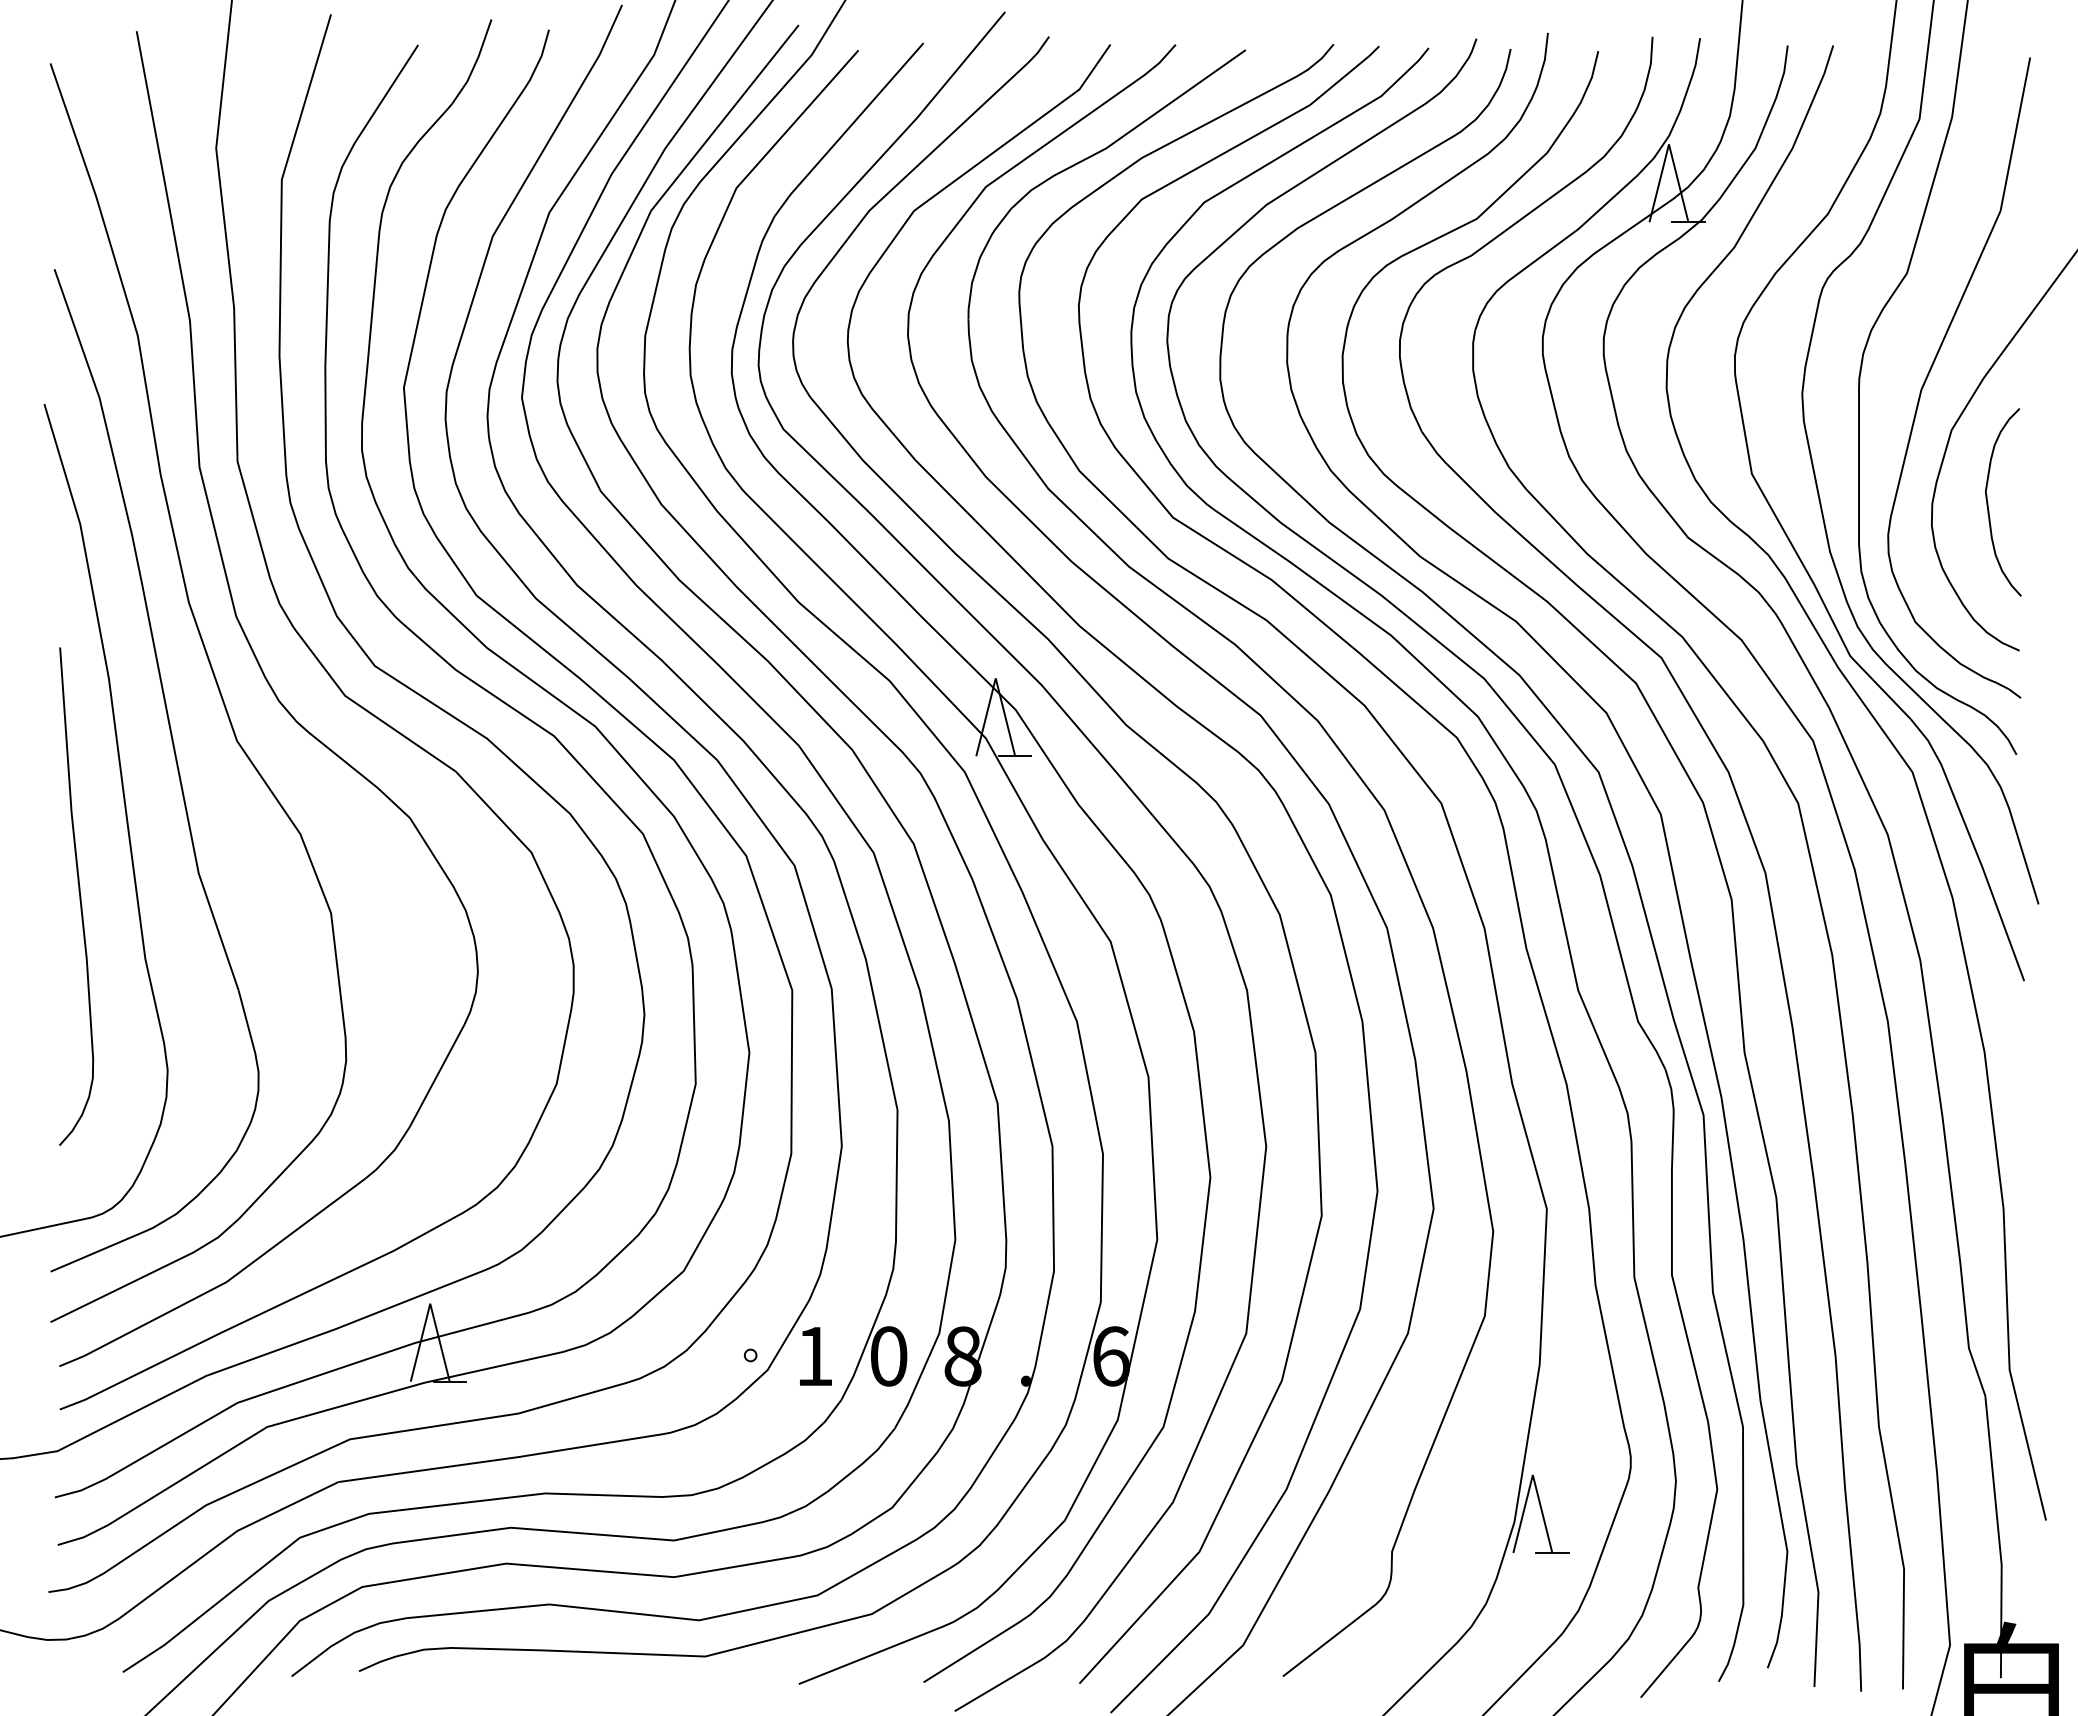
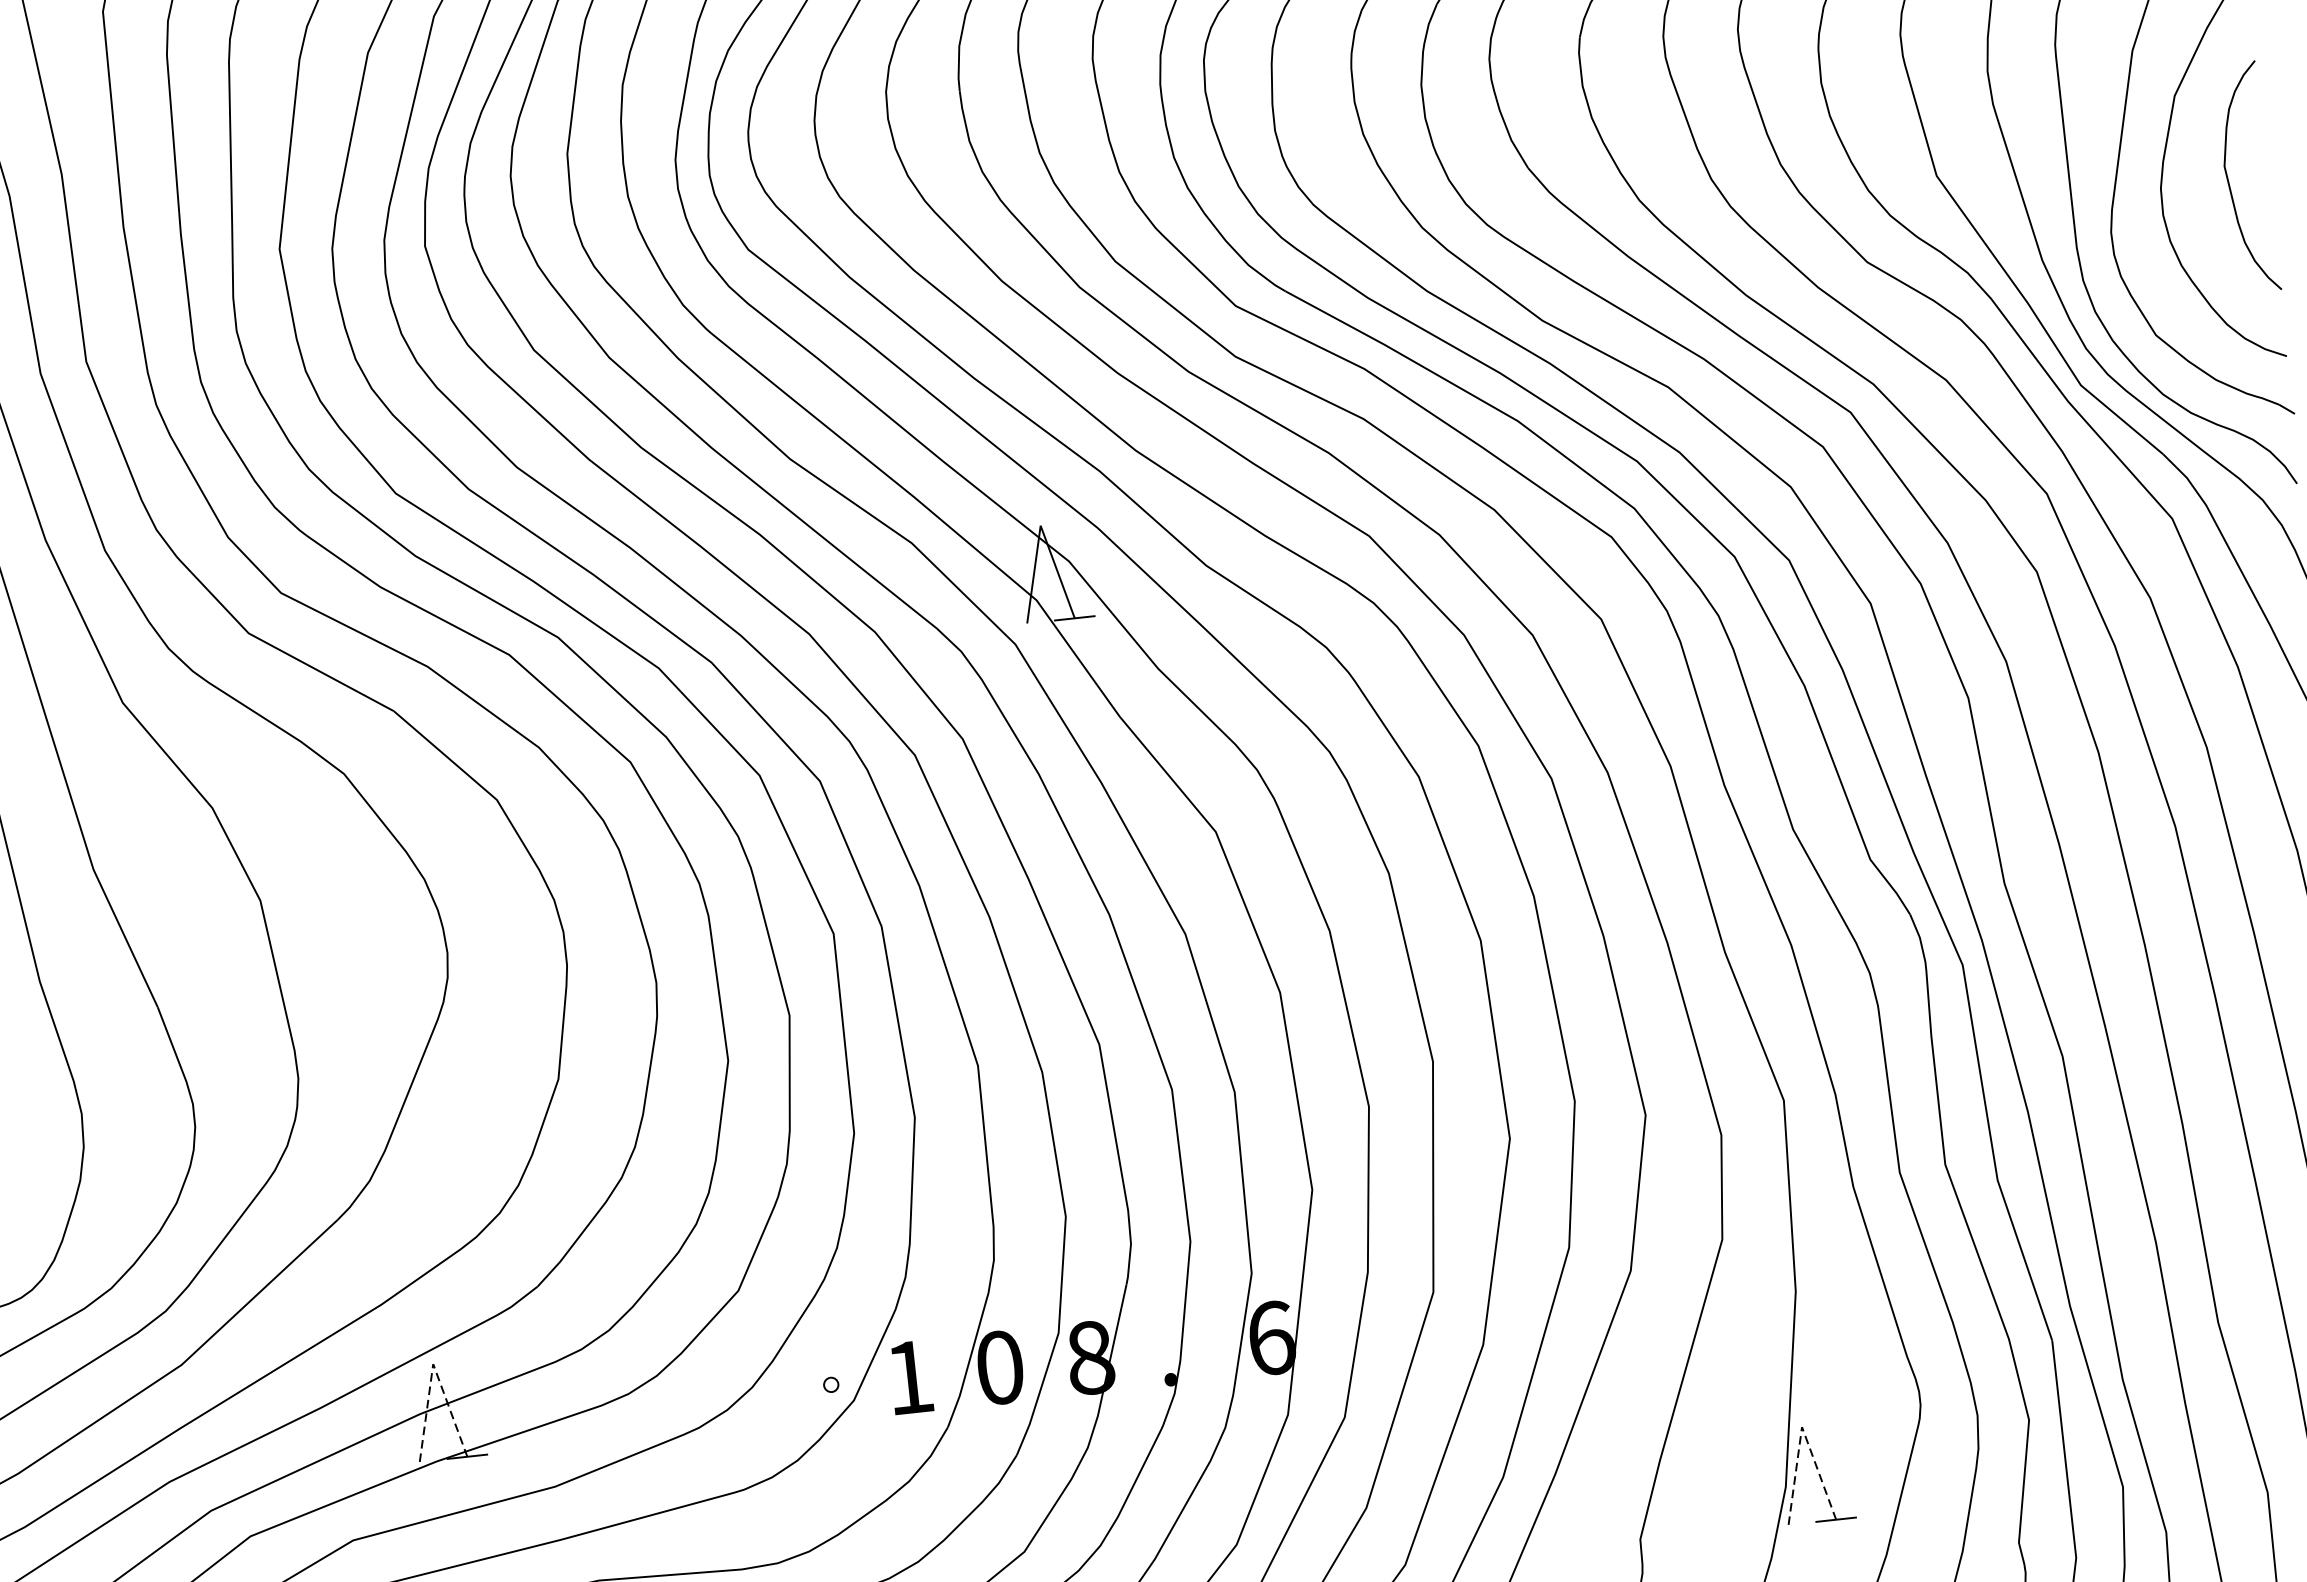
line: (430, 1303) -> (433, 1363), solid -> dashed
line: (1532, 1475) -> (1801, 1427), solid -> dashed

